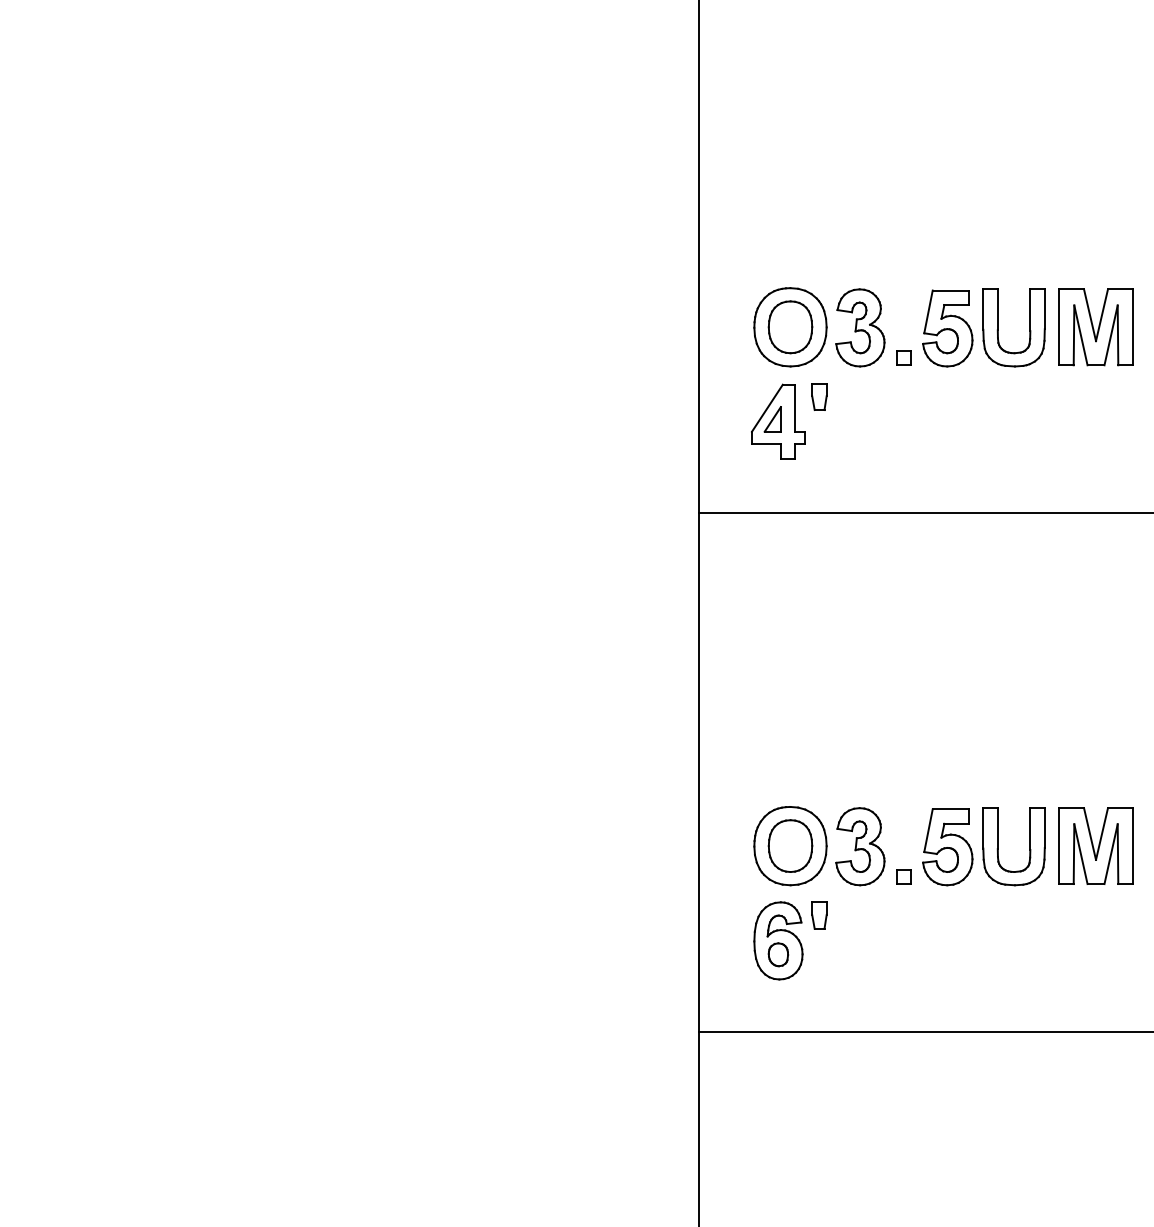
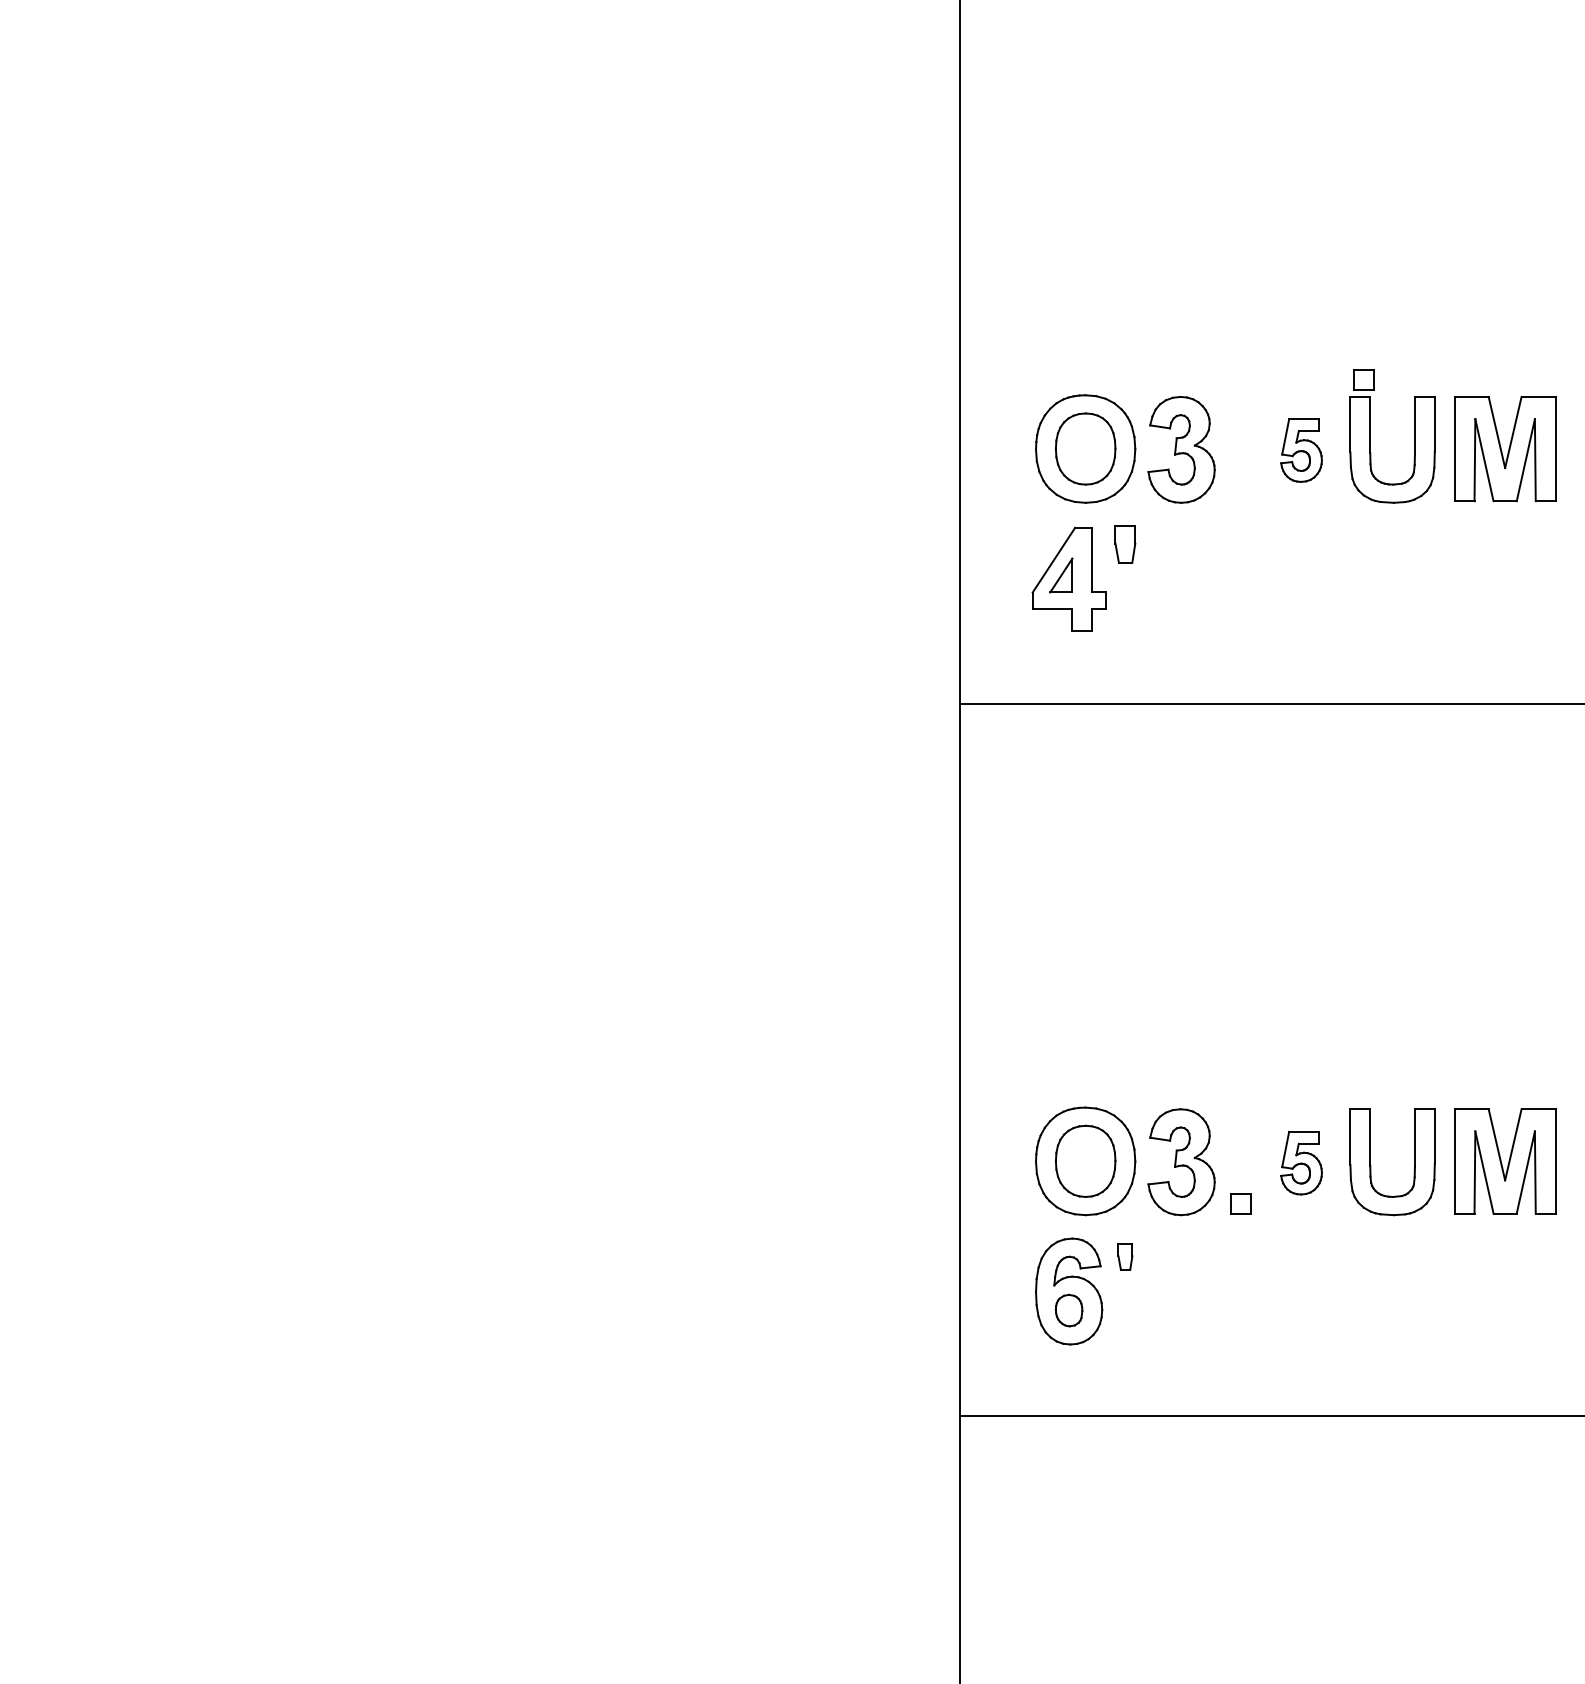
part: (947, 328) -> (1301, 450), size x0.6
part: (903, 357) -> (1363, 379), moved
part: (947, 847) -> (1301, 1163), size x0.6
part: (819, 915) -> (1125, 1256), size x0.7

